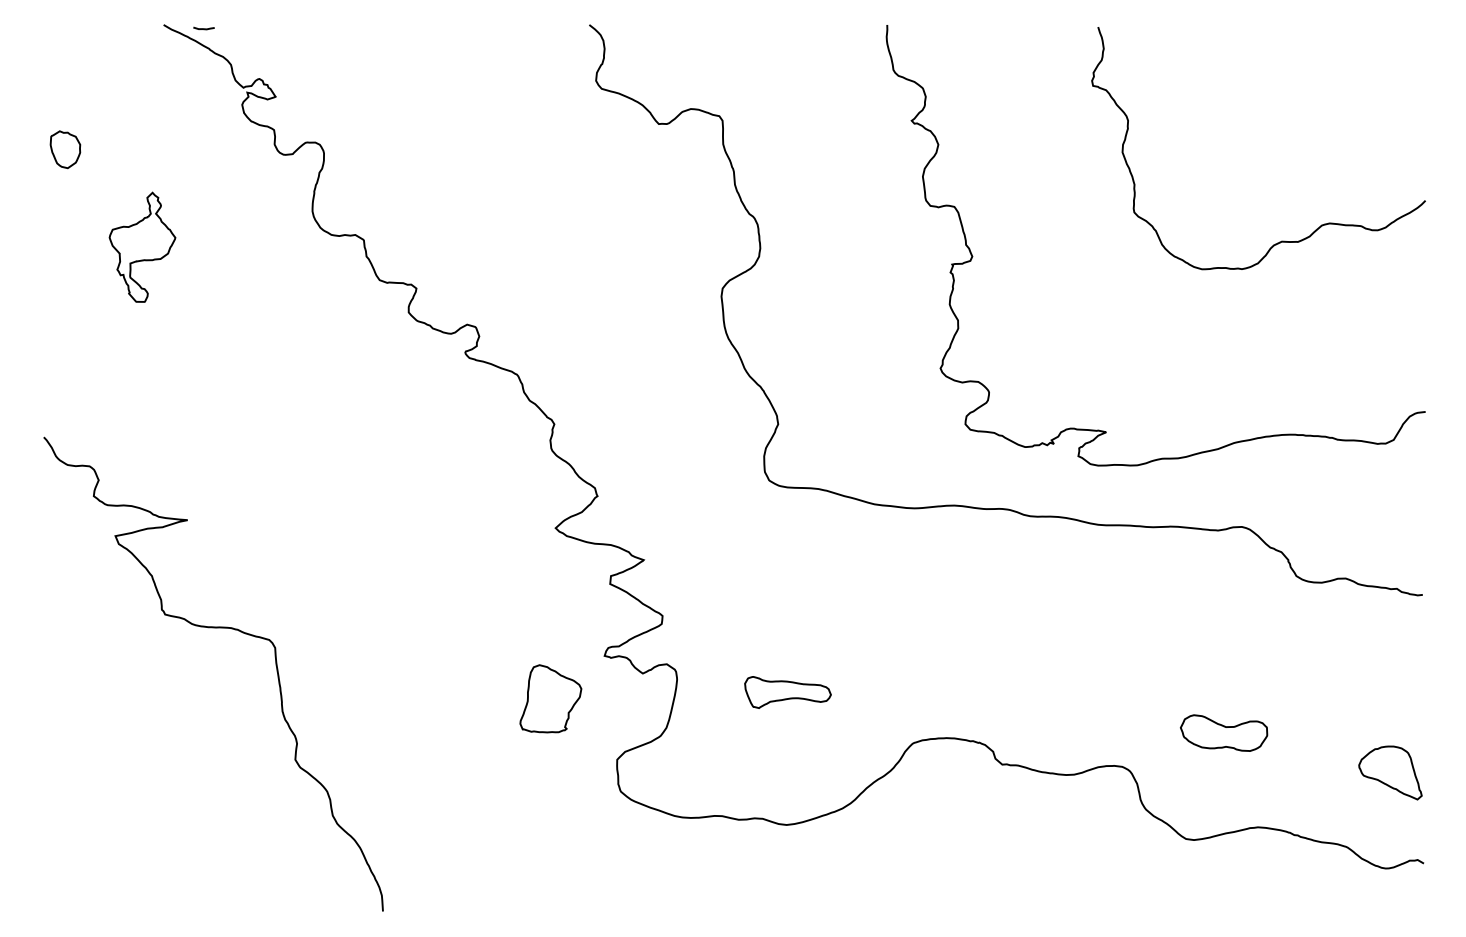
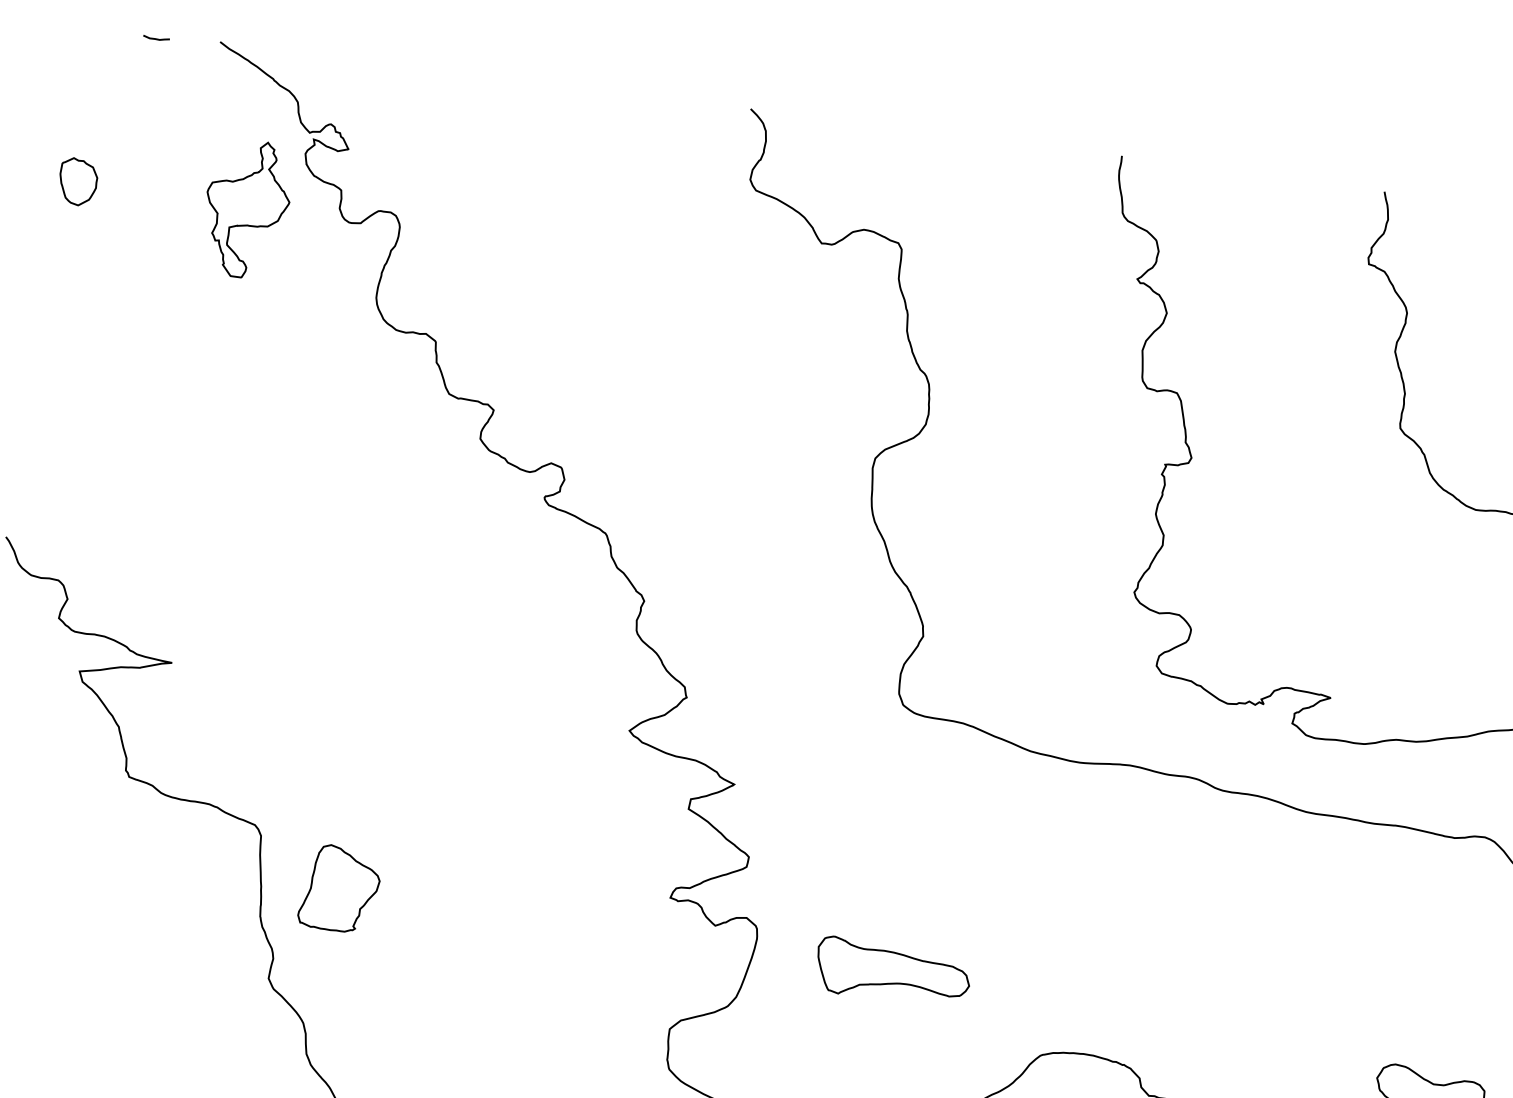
curve: (203, 28) -> (155, 38), moved
part: (142, 246) -> (247, 208), moved
part: (787, 692) -> (892, 972), size x1.43
part: (550, 698) -> (339, 888), moved

